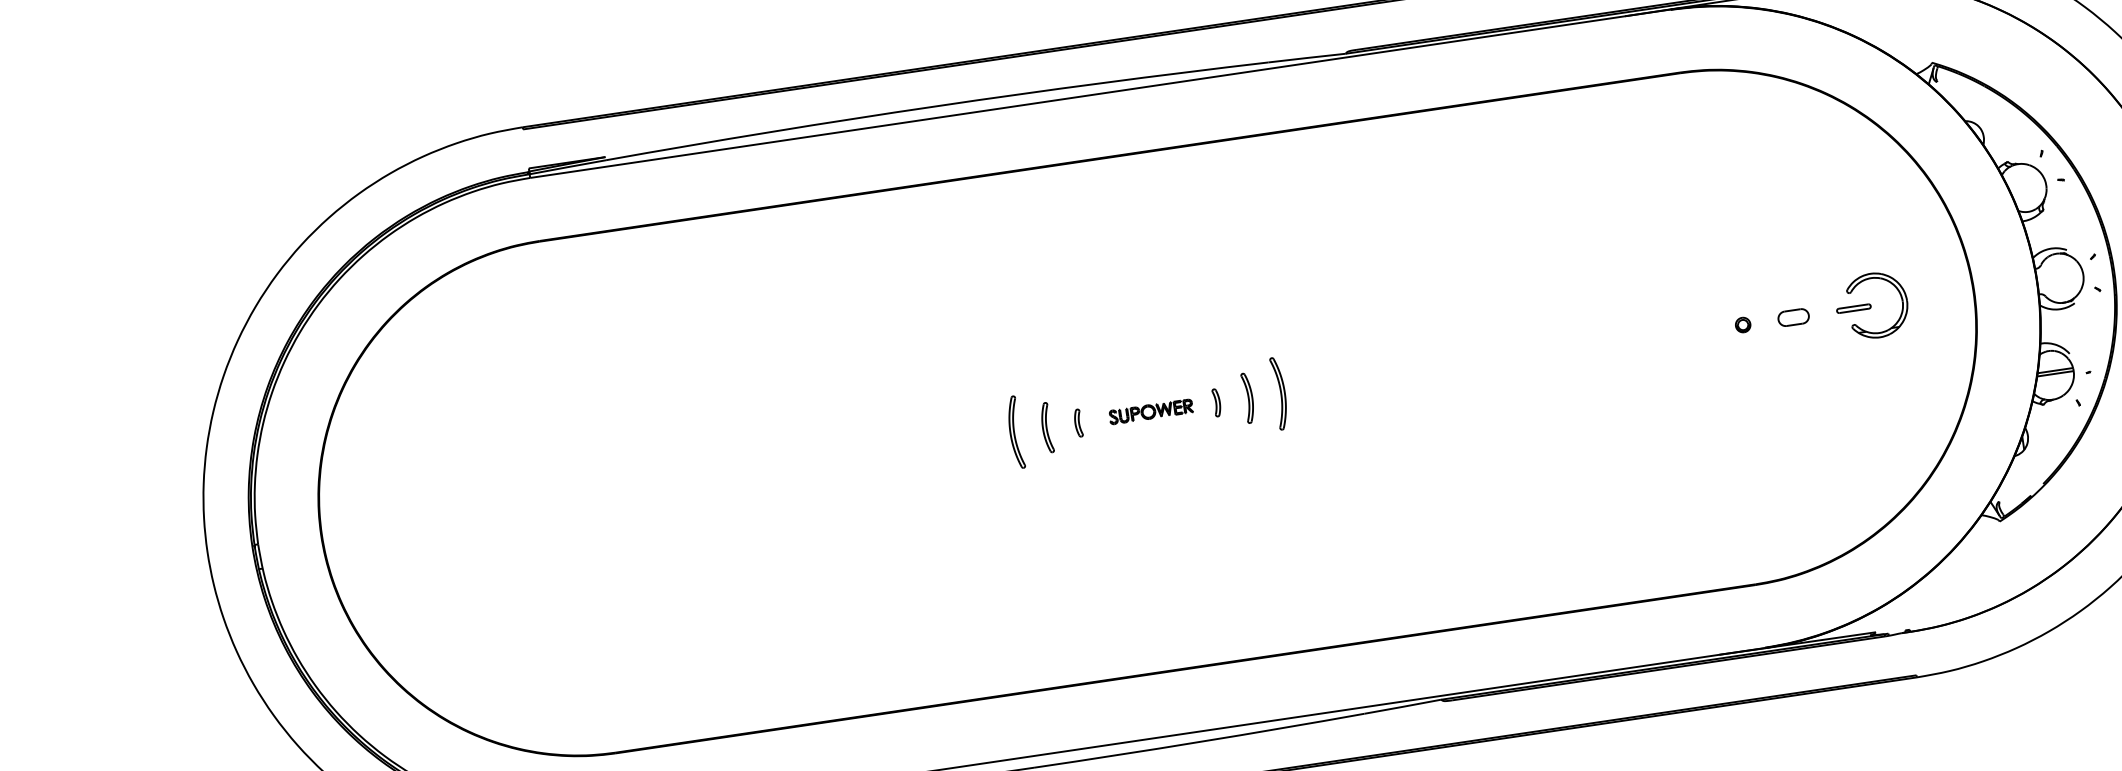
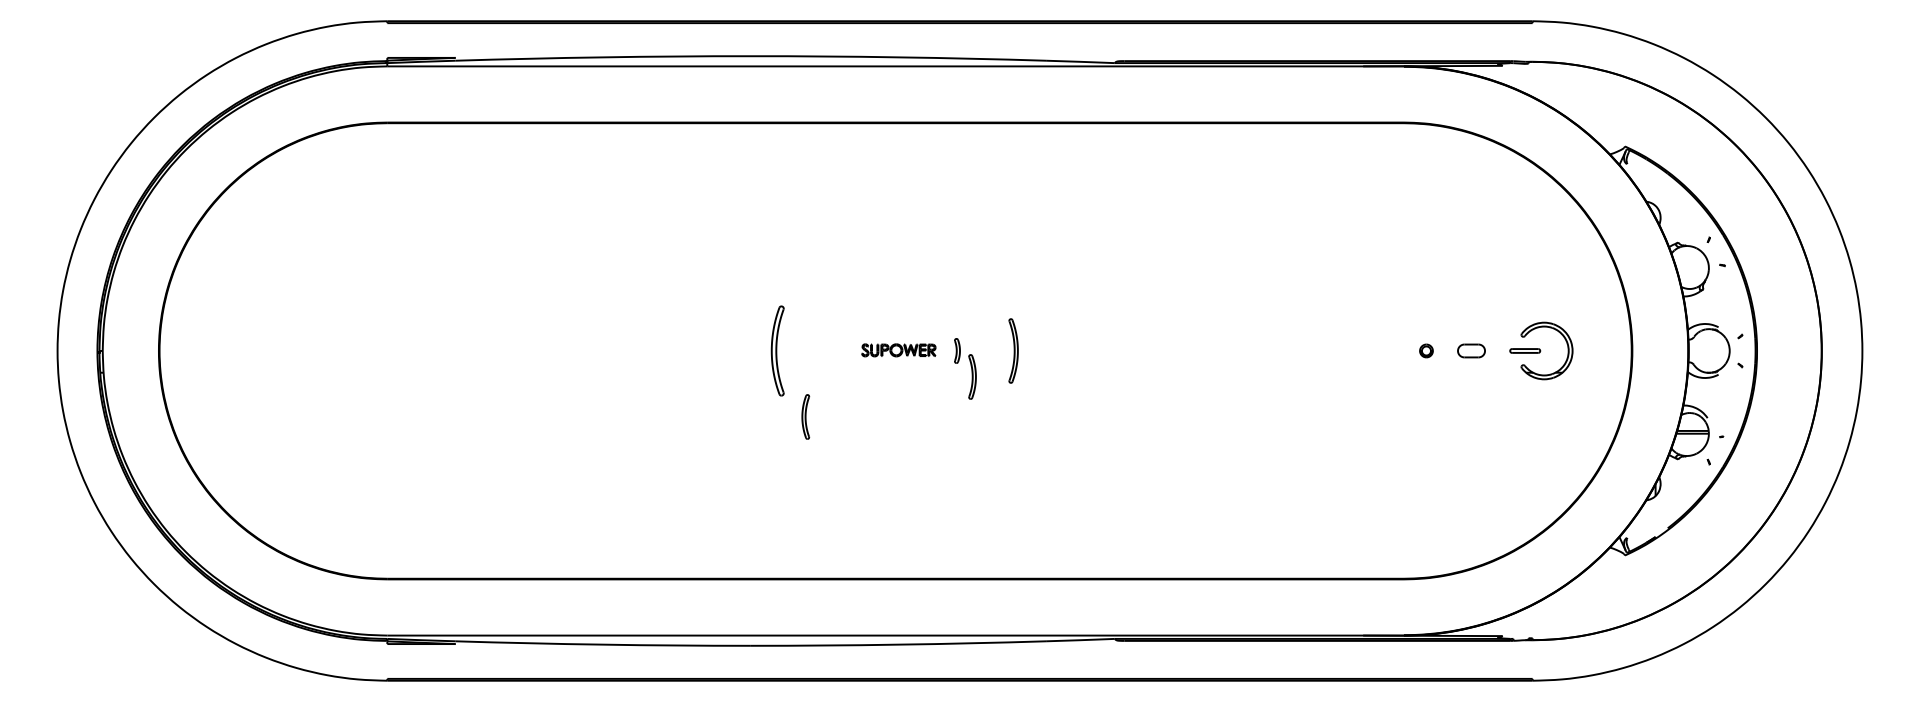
part: (1248, 397) -> (972, 376), moved
part: (1077, 422) -> (833, 350), removed
part: (1046, 427) -> (805, 416), moved
part: (1015, 432) -> (777, 350), size x1.4

